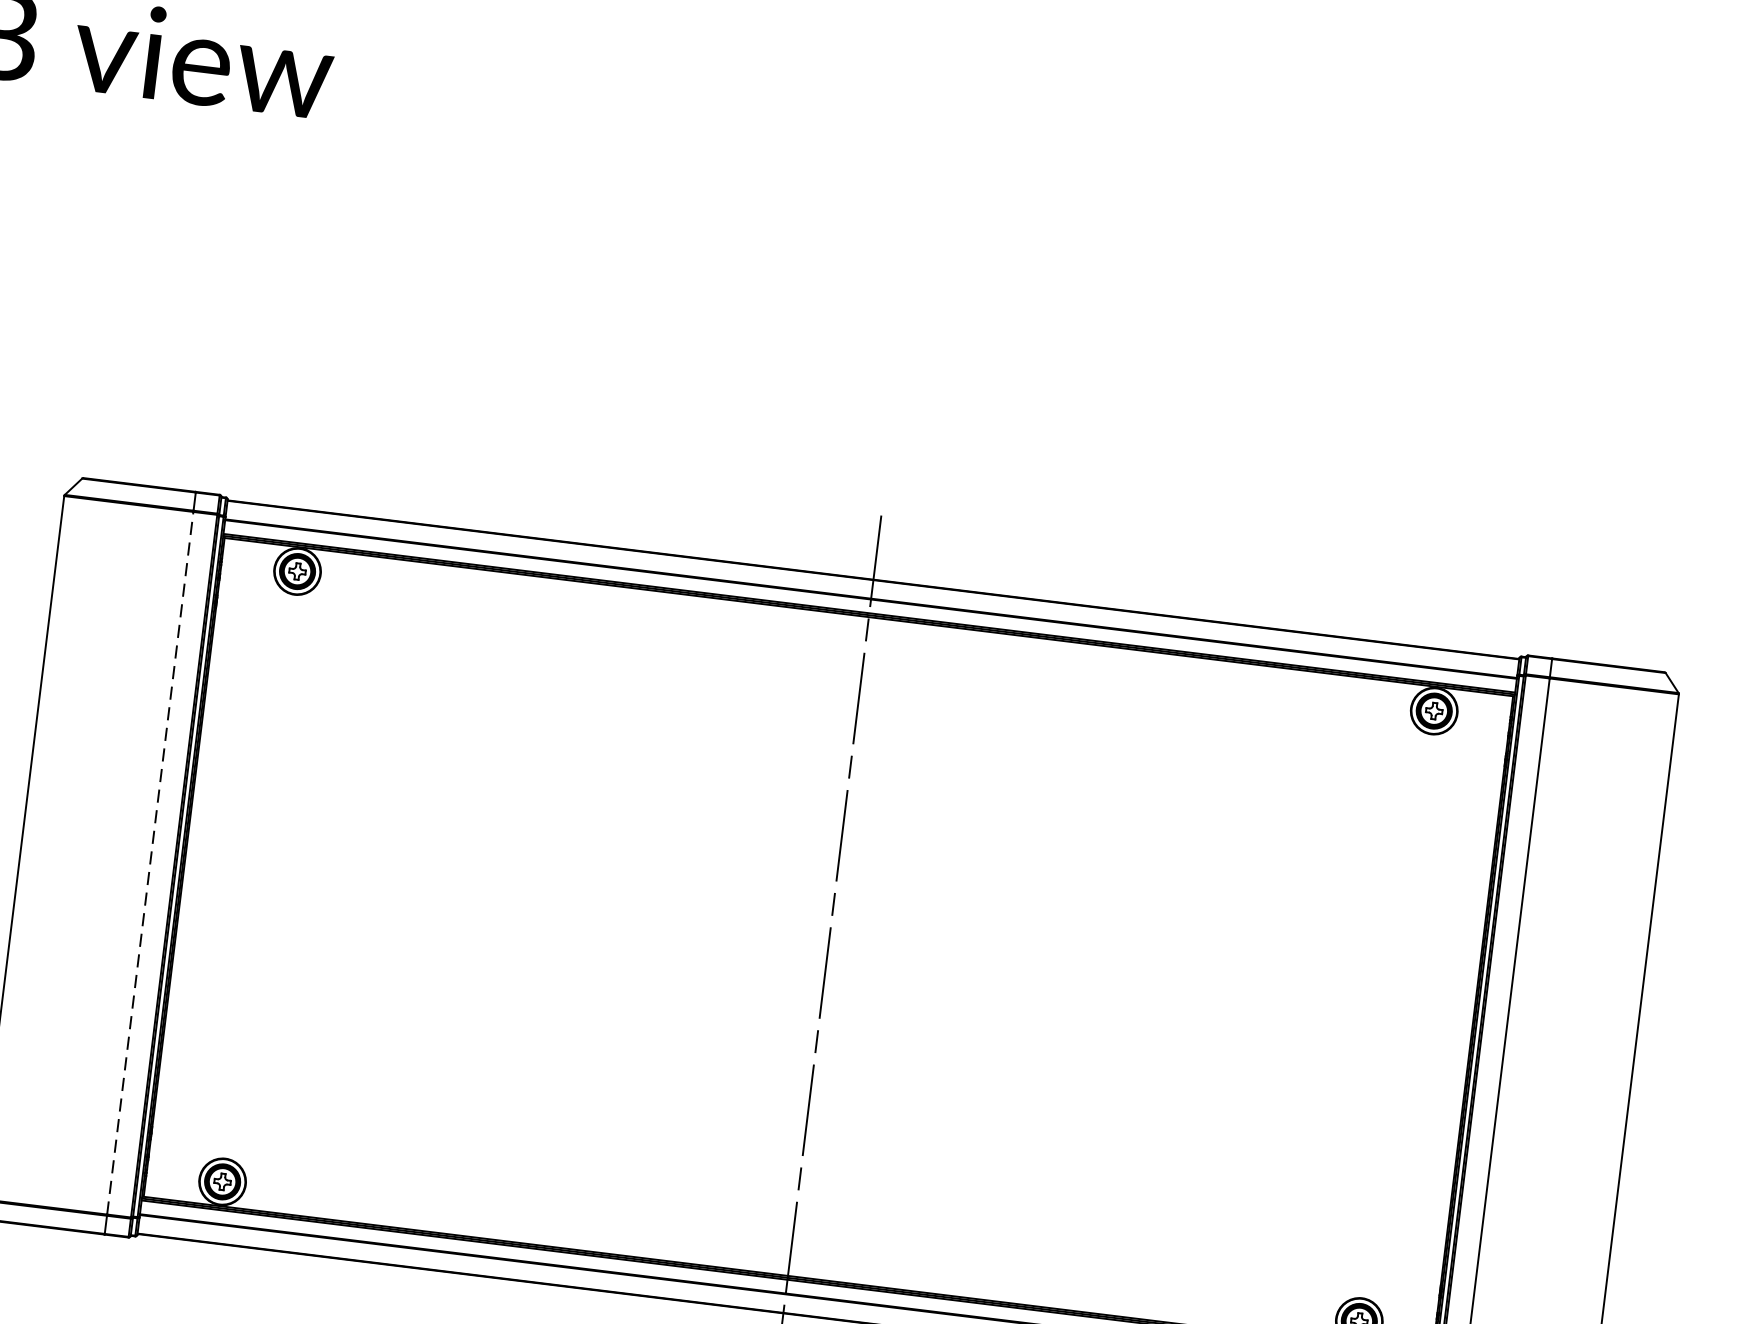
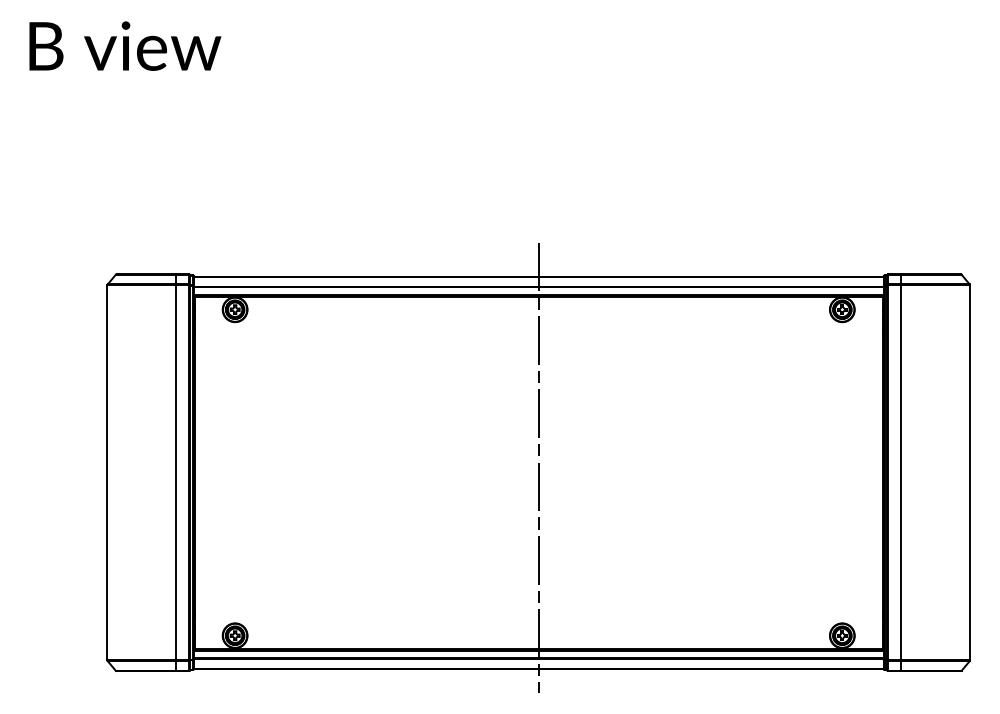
line: (150, 862) -> (176, 472), dashed -> solid

